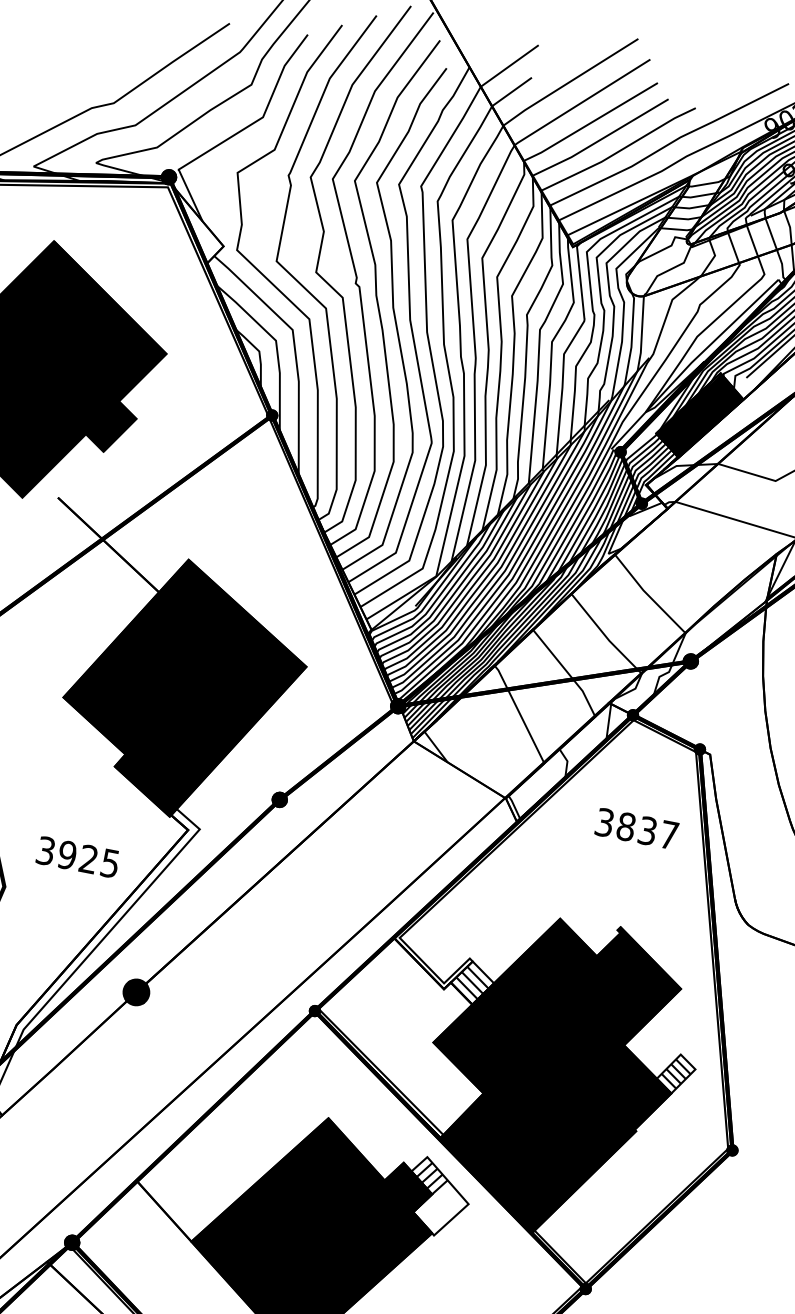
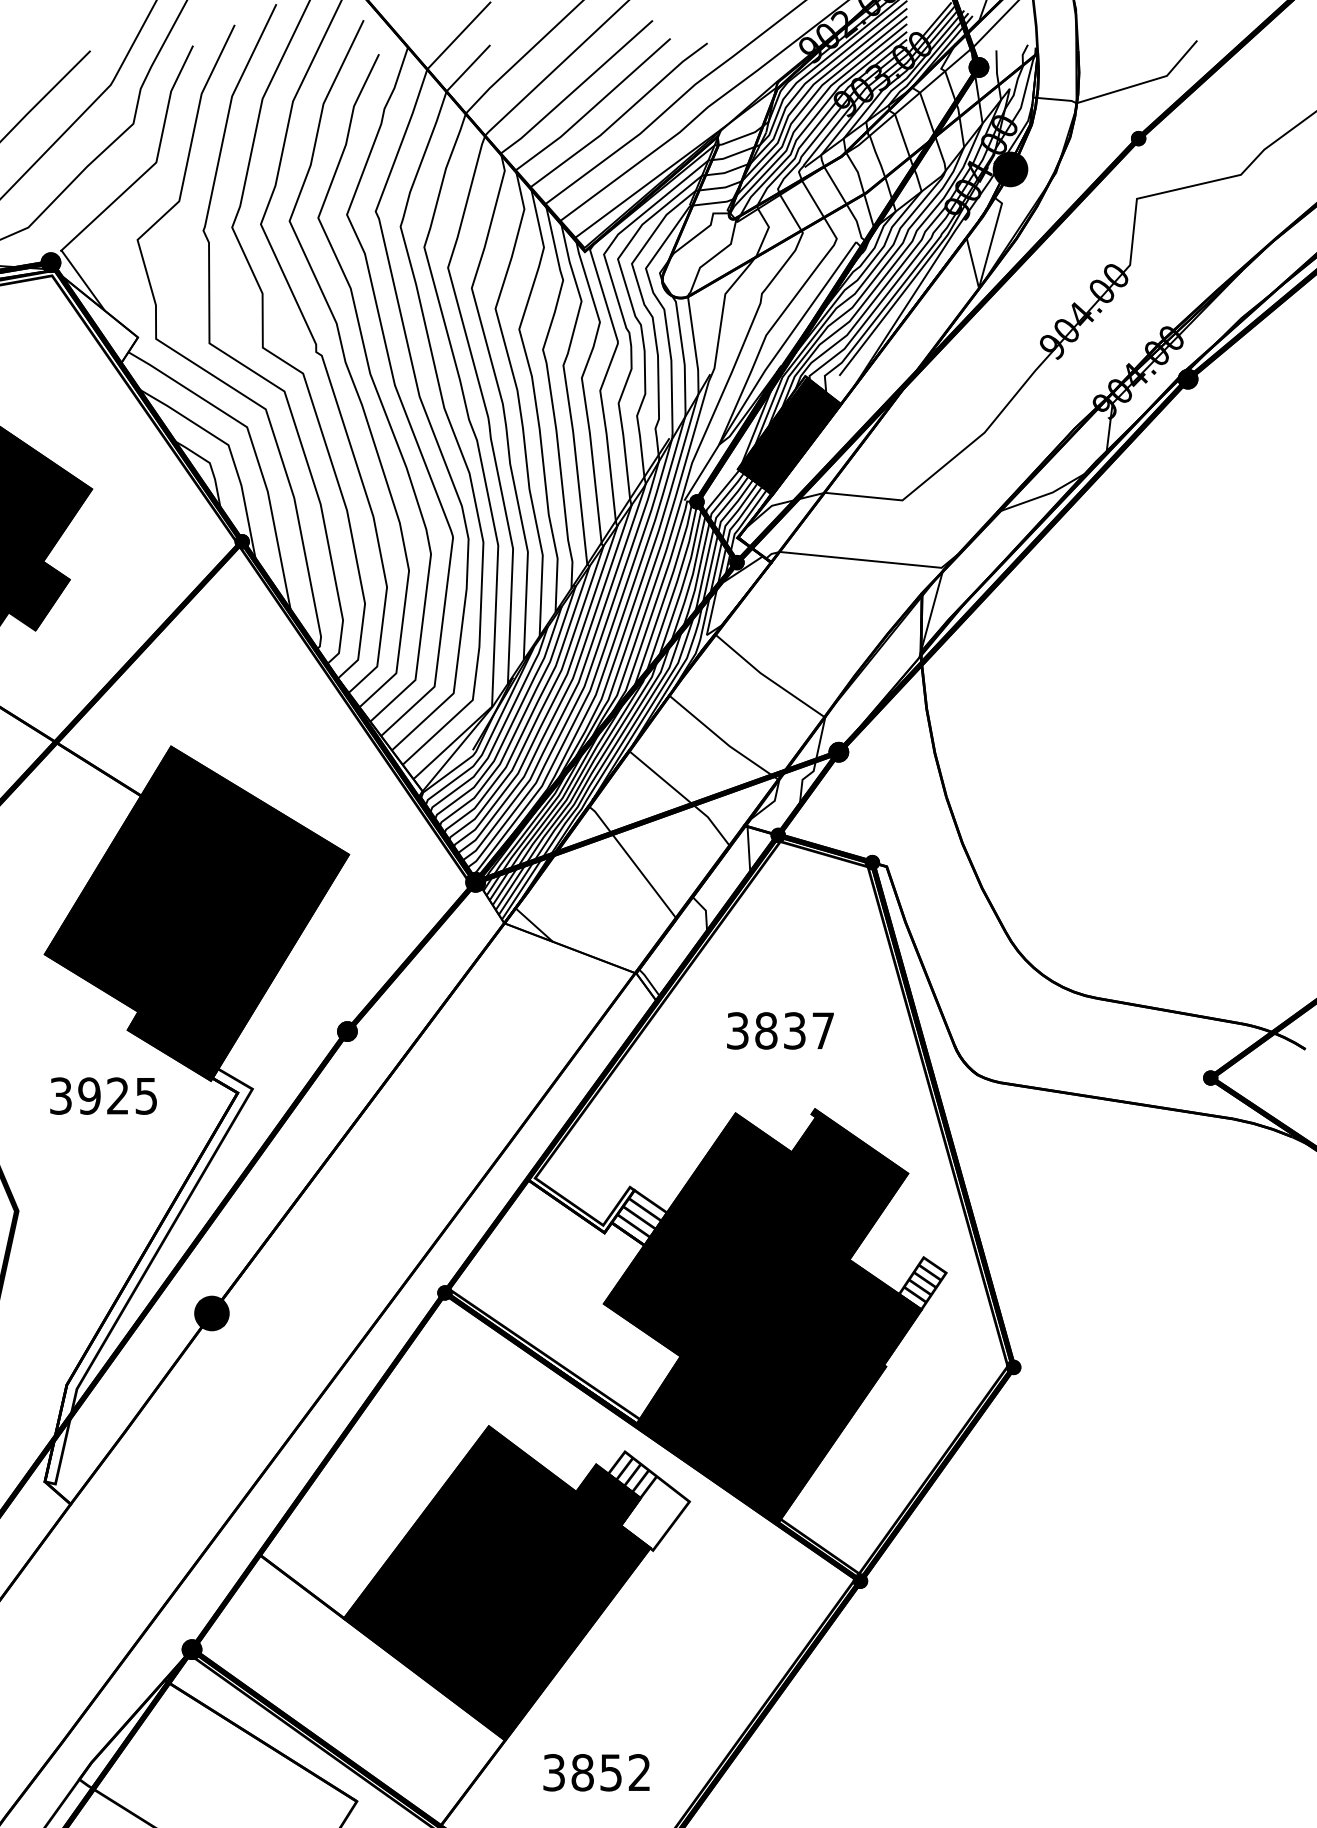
text: (636, 828) -> (780, 1030), moved
text: (78, 856) -> (103, 1095), moved

